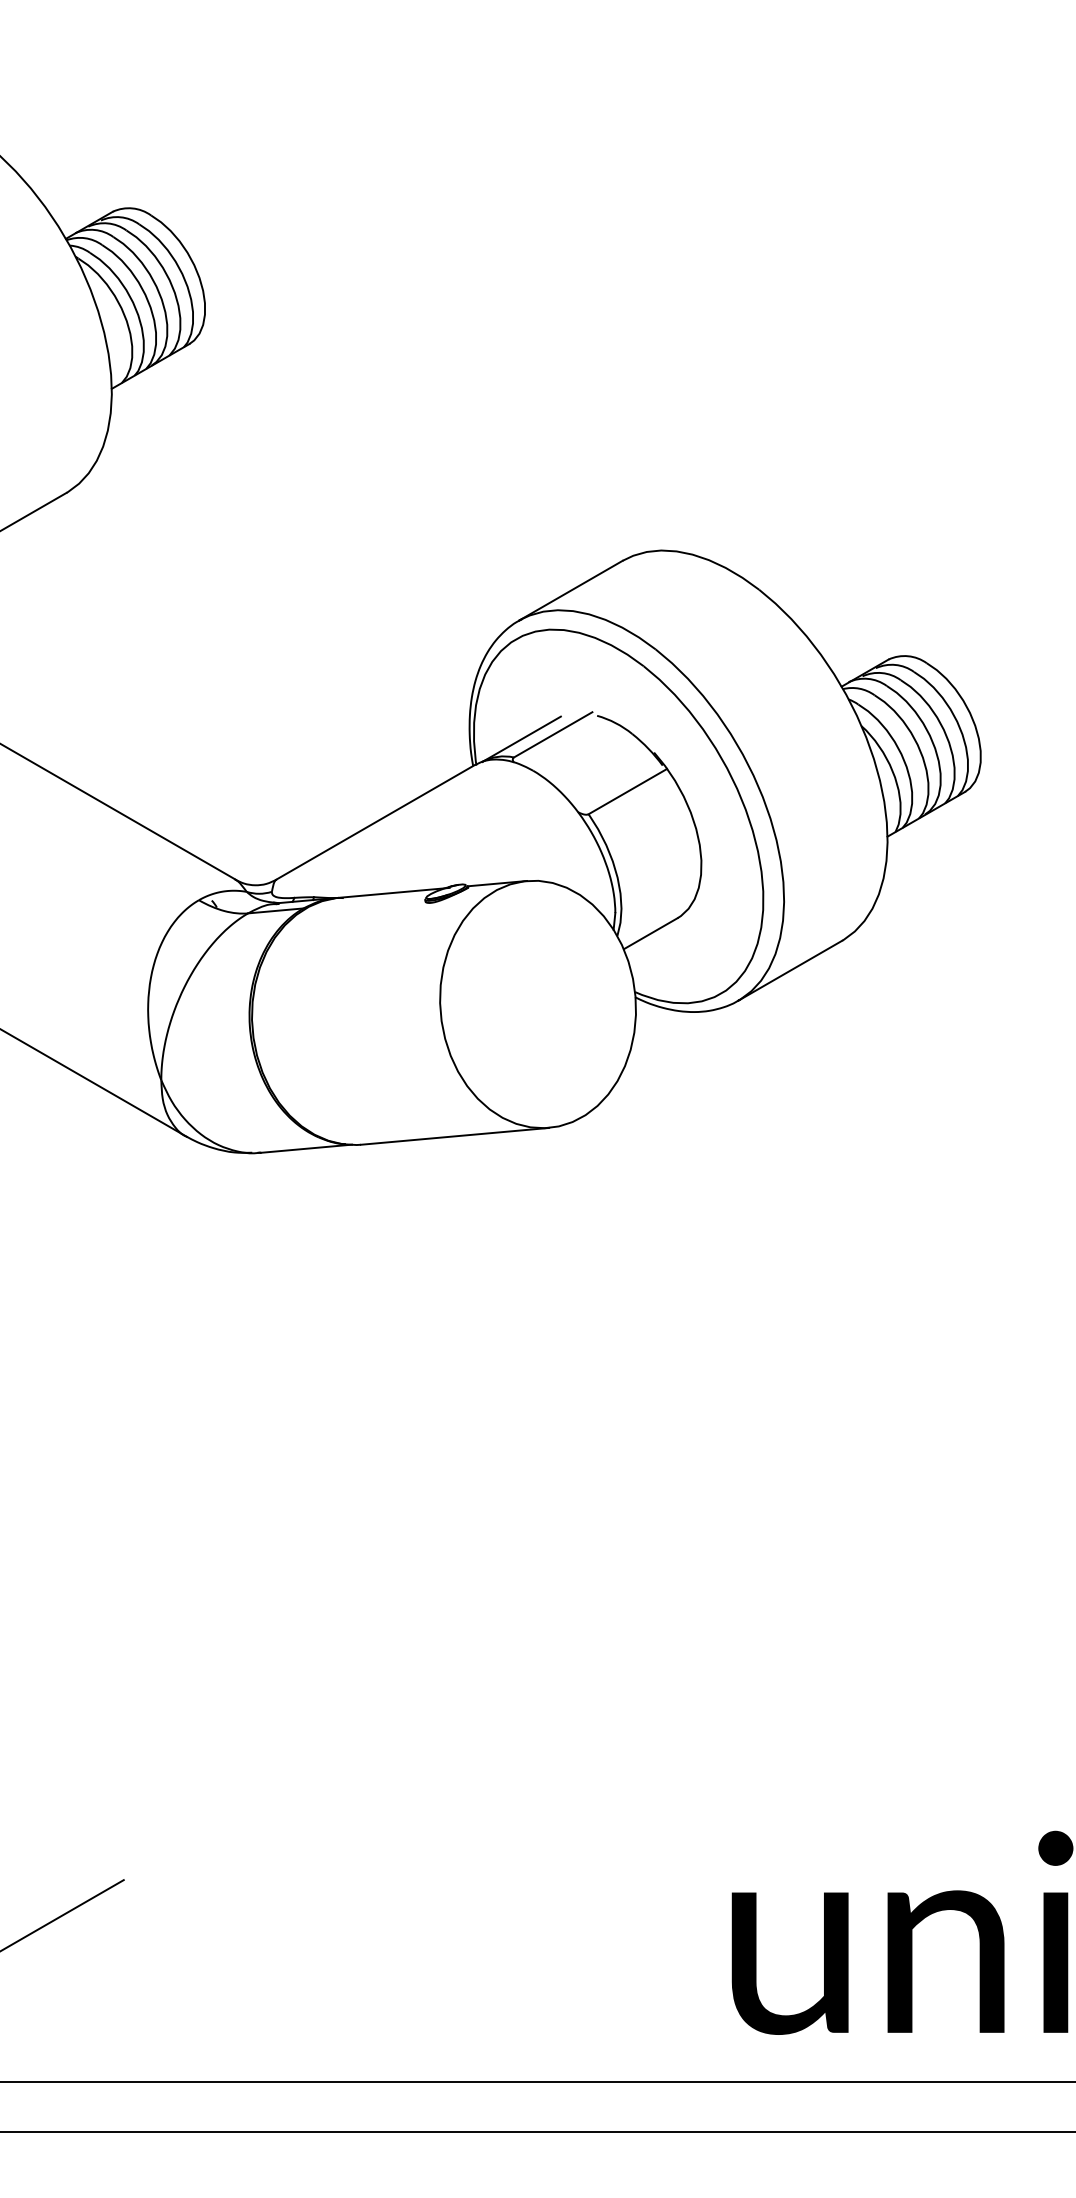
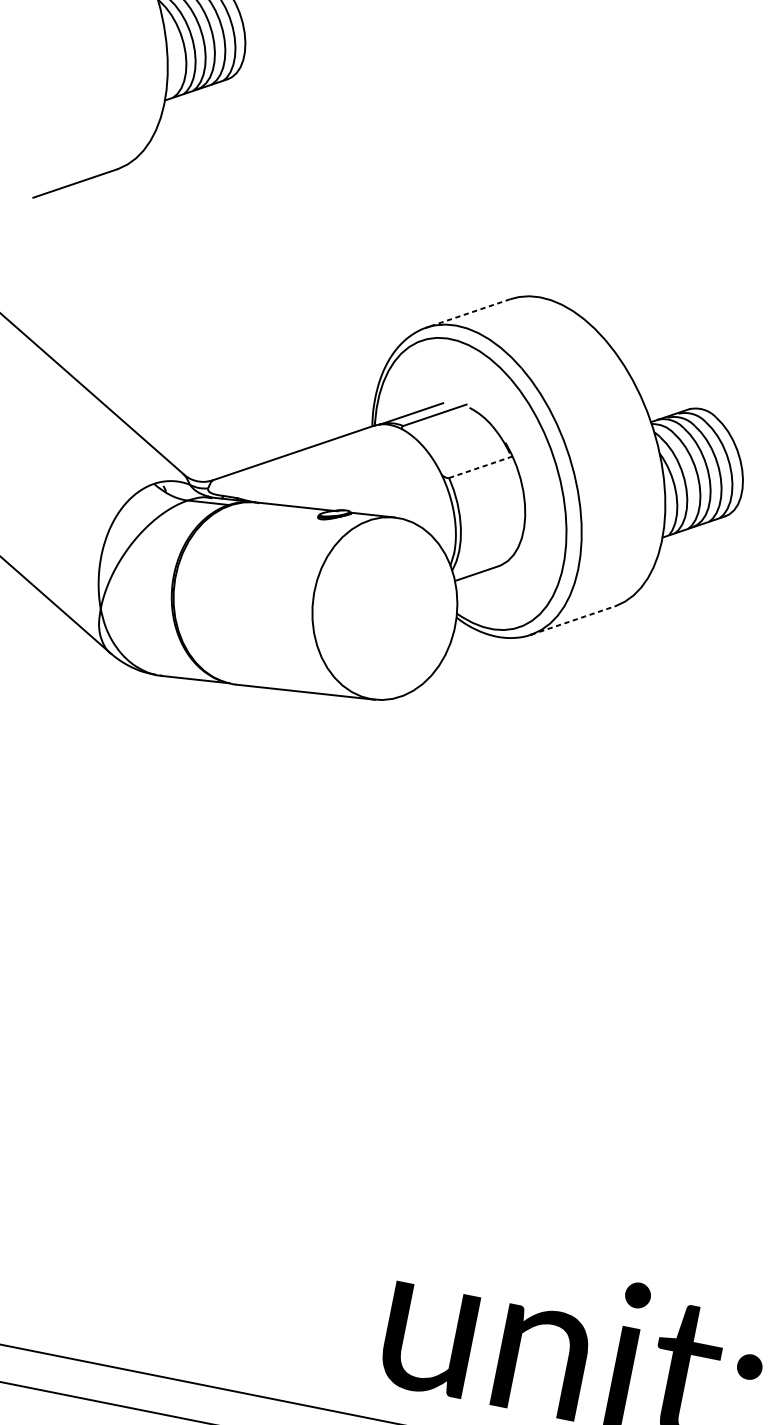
line: (571, 590) -> (469, 313), solid -> dashed
line: (628, 791) -> (481, 467), solid -> dashed
line: (790, 970) -> (572, 620), solid -> dashed

